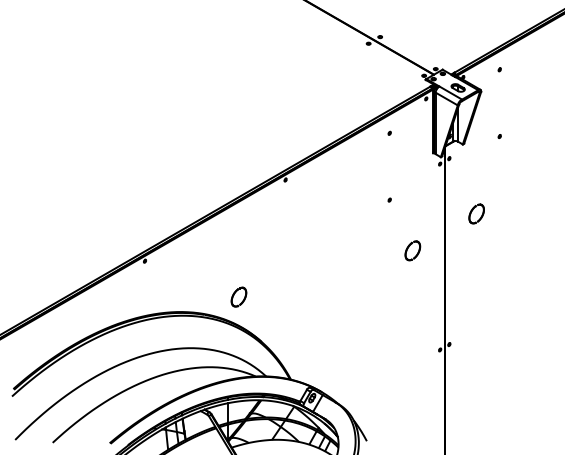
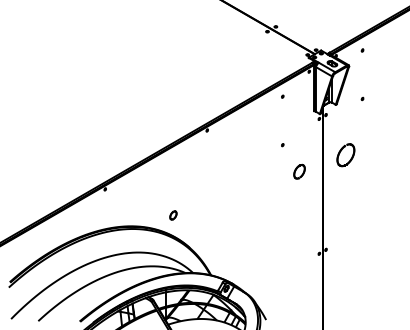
part: (476, 213) -> (345, 154), size x1.6
part: (412, 250) -> (299, 171), moved
part: (238, 296) -> (173, 215), size x0.6

